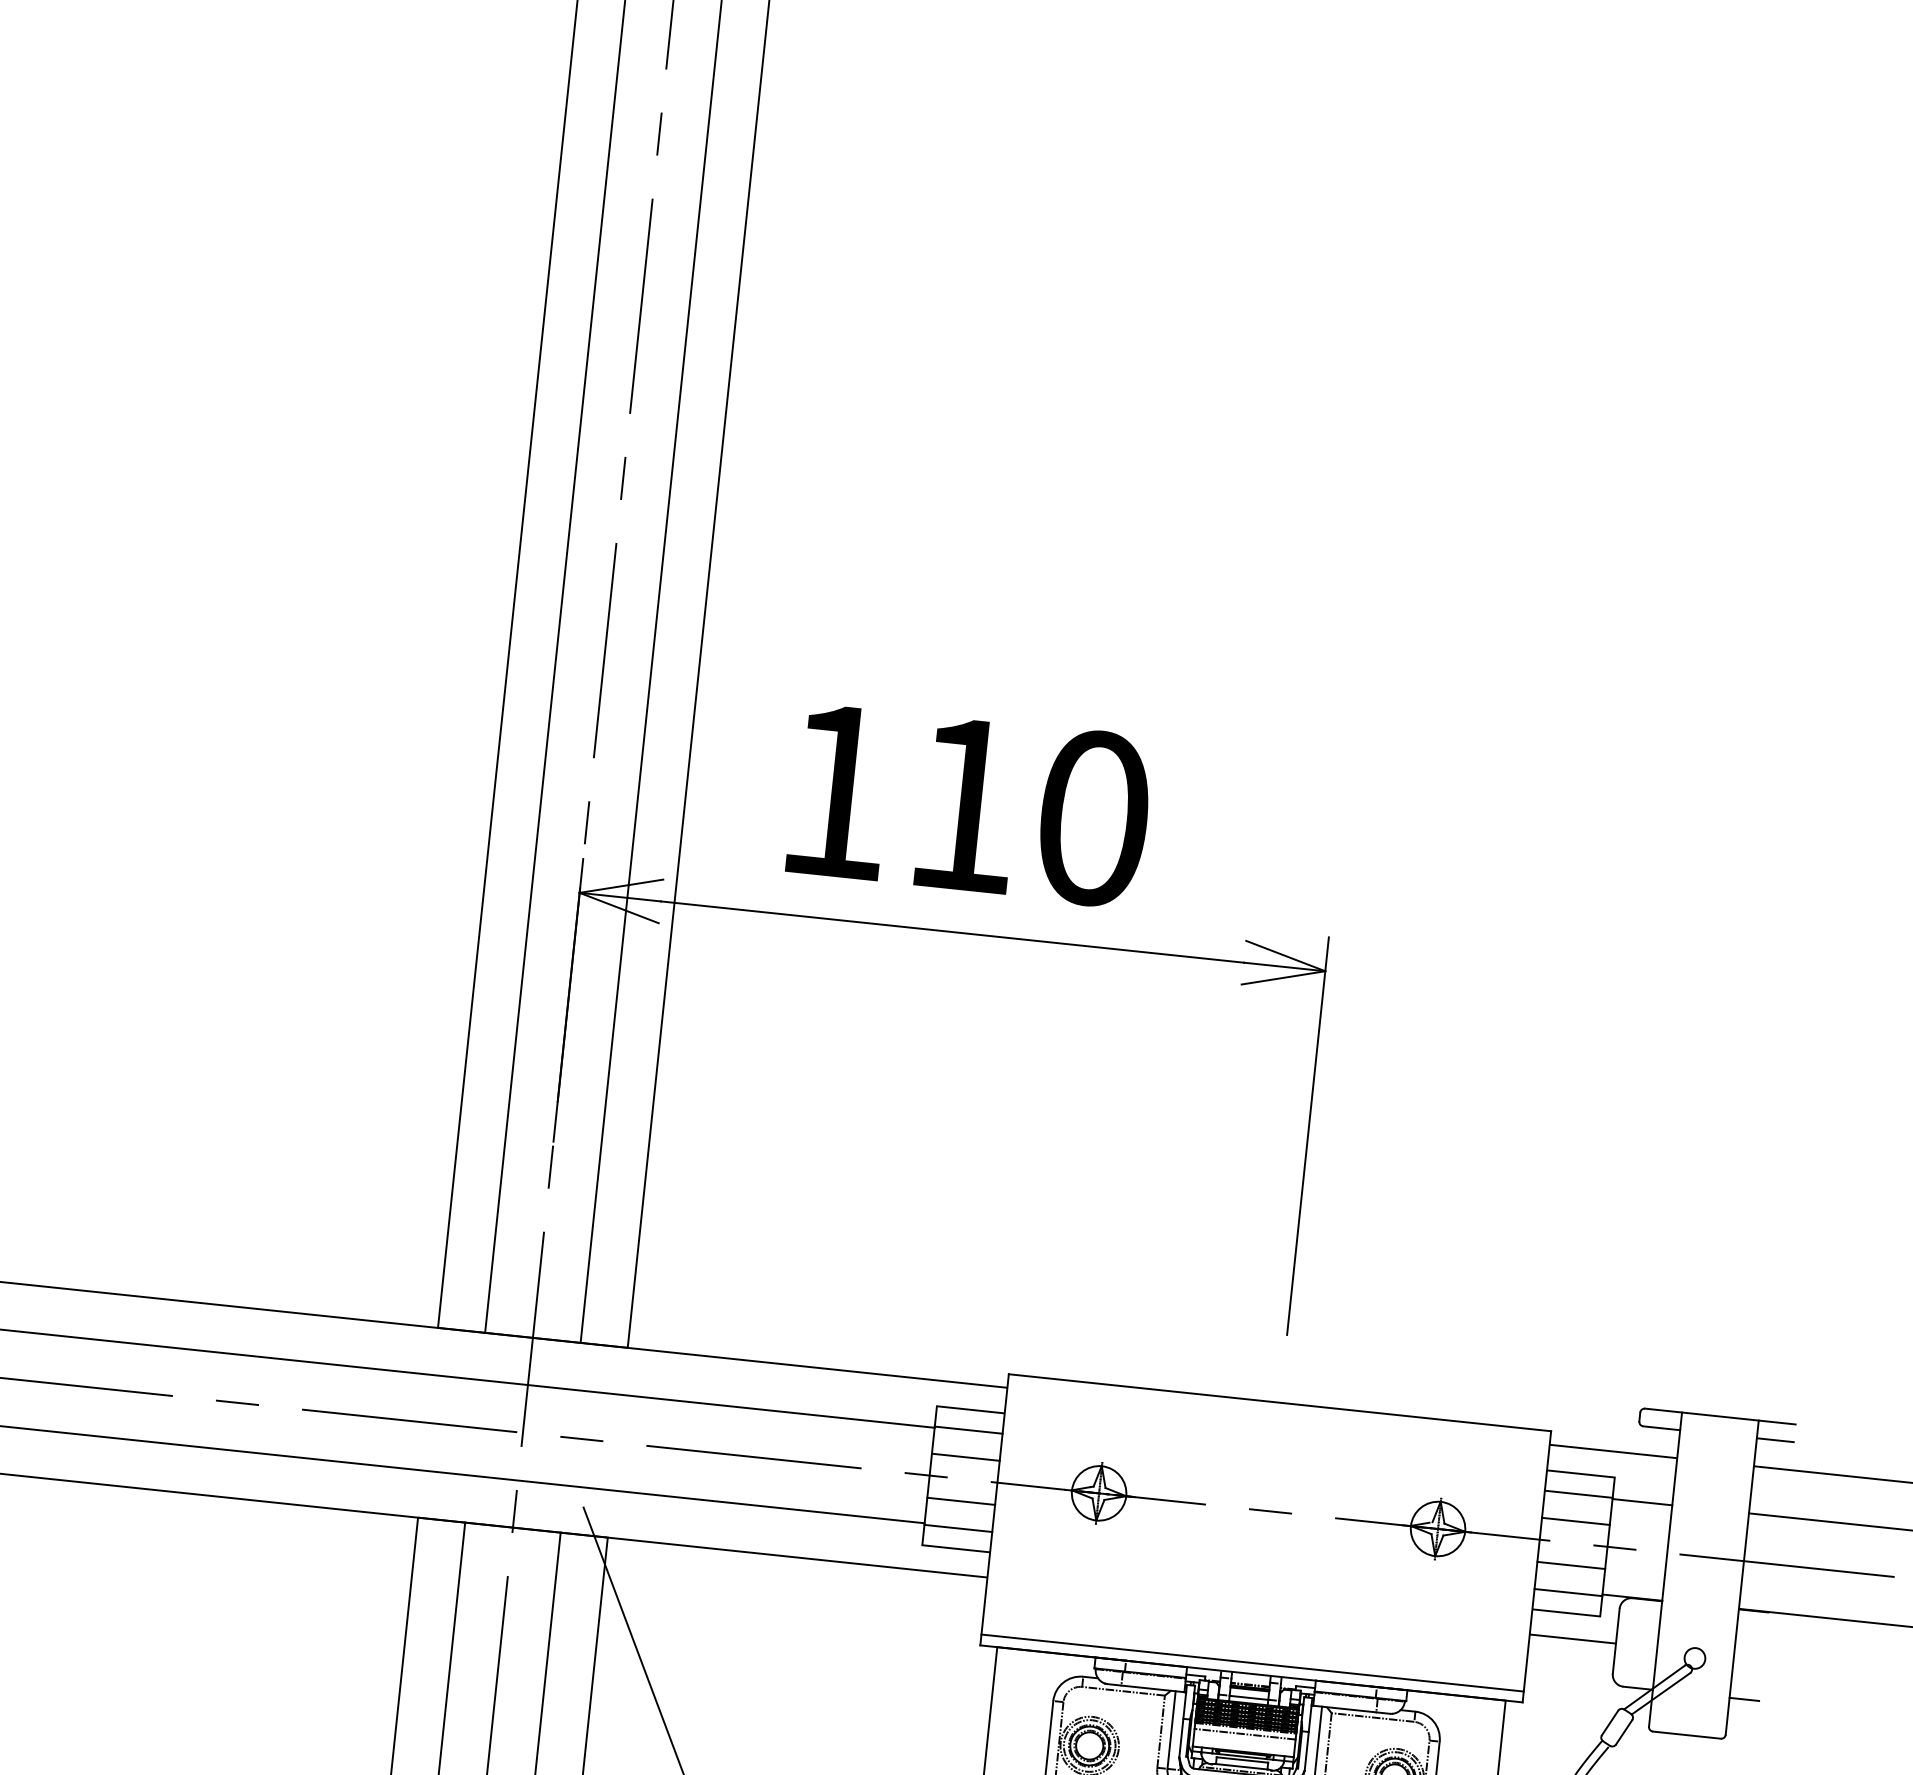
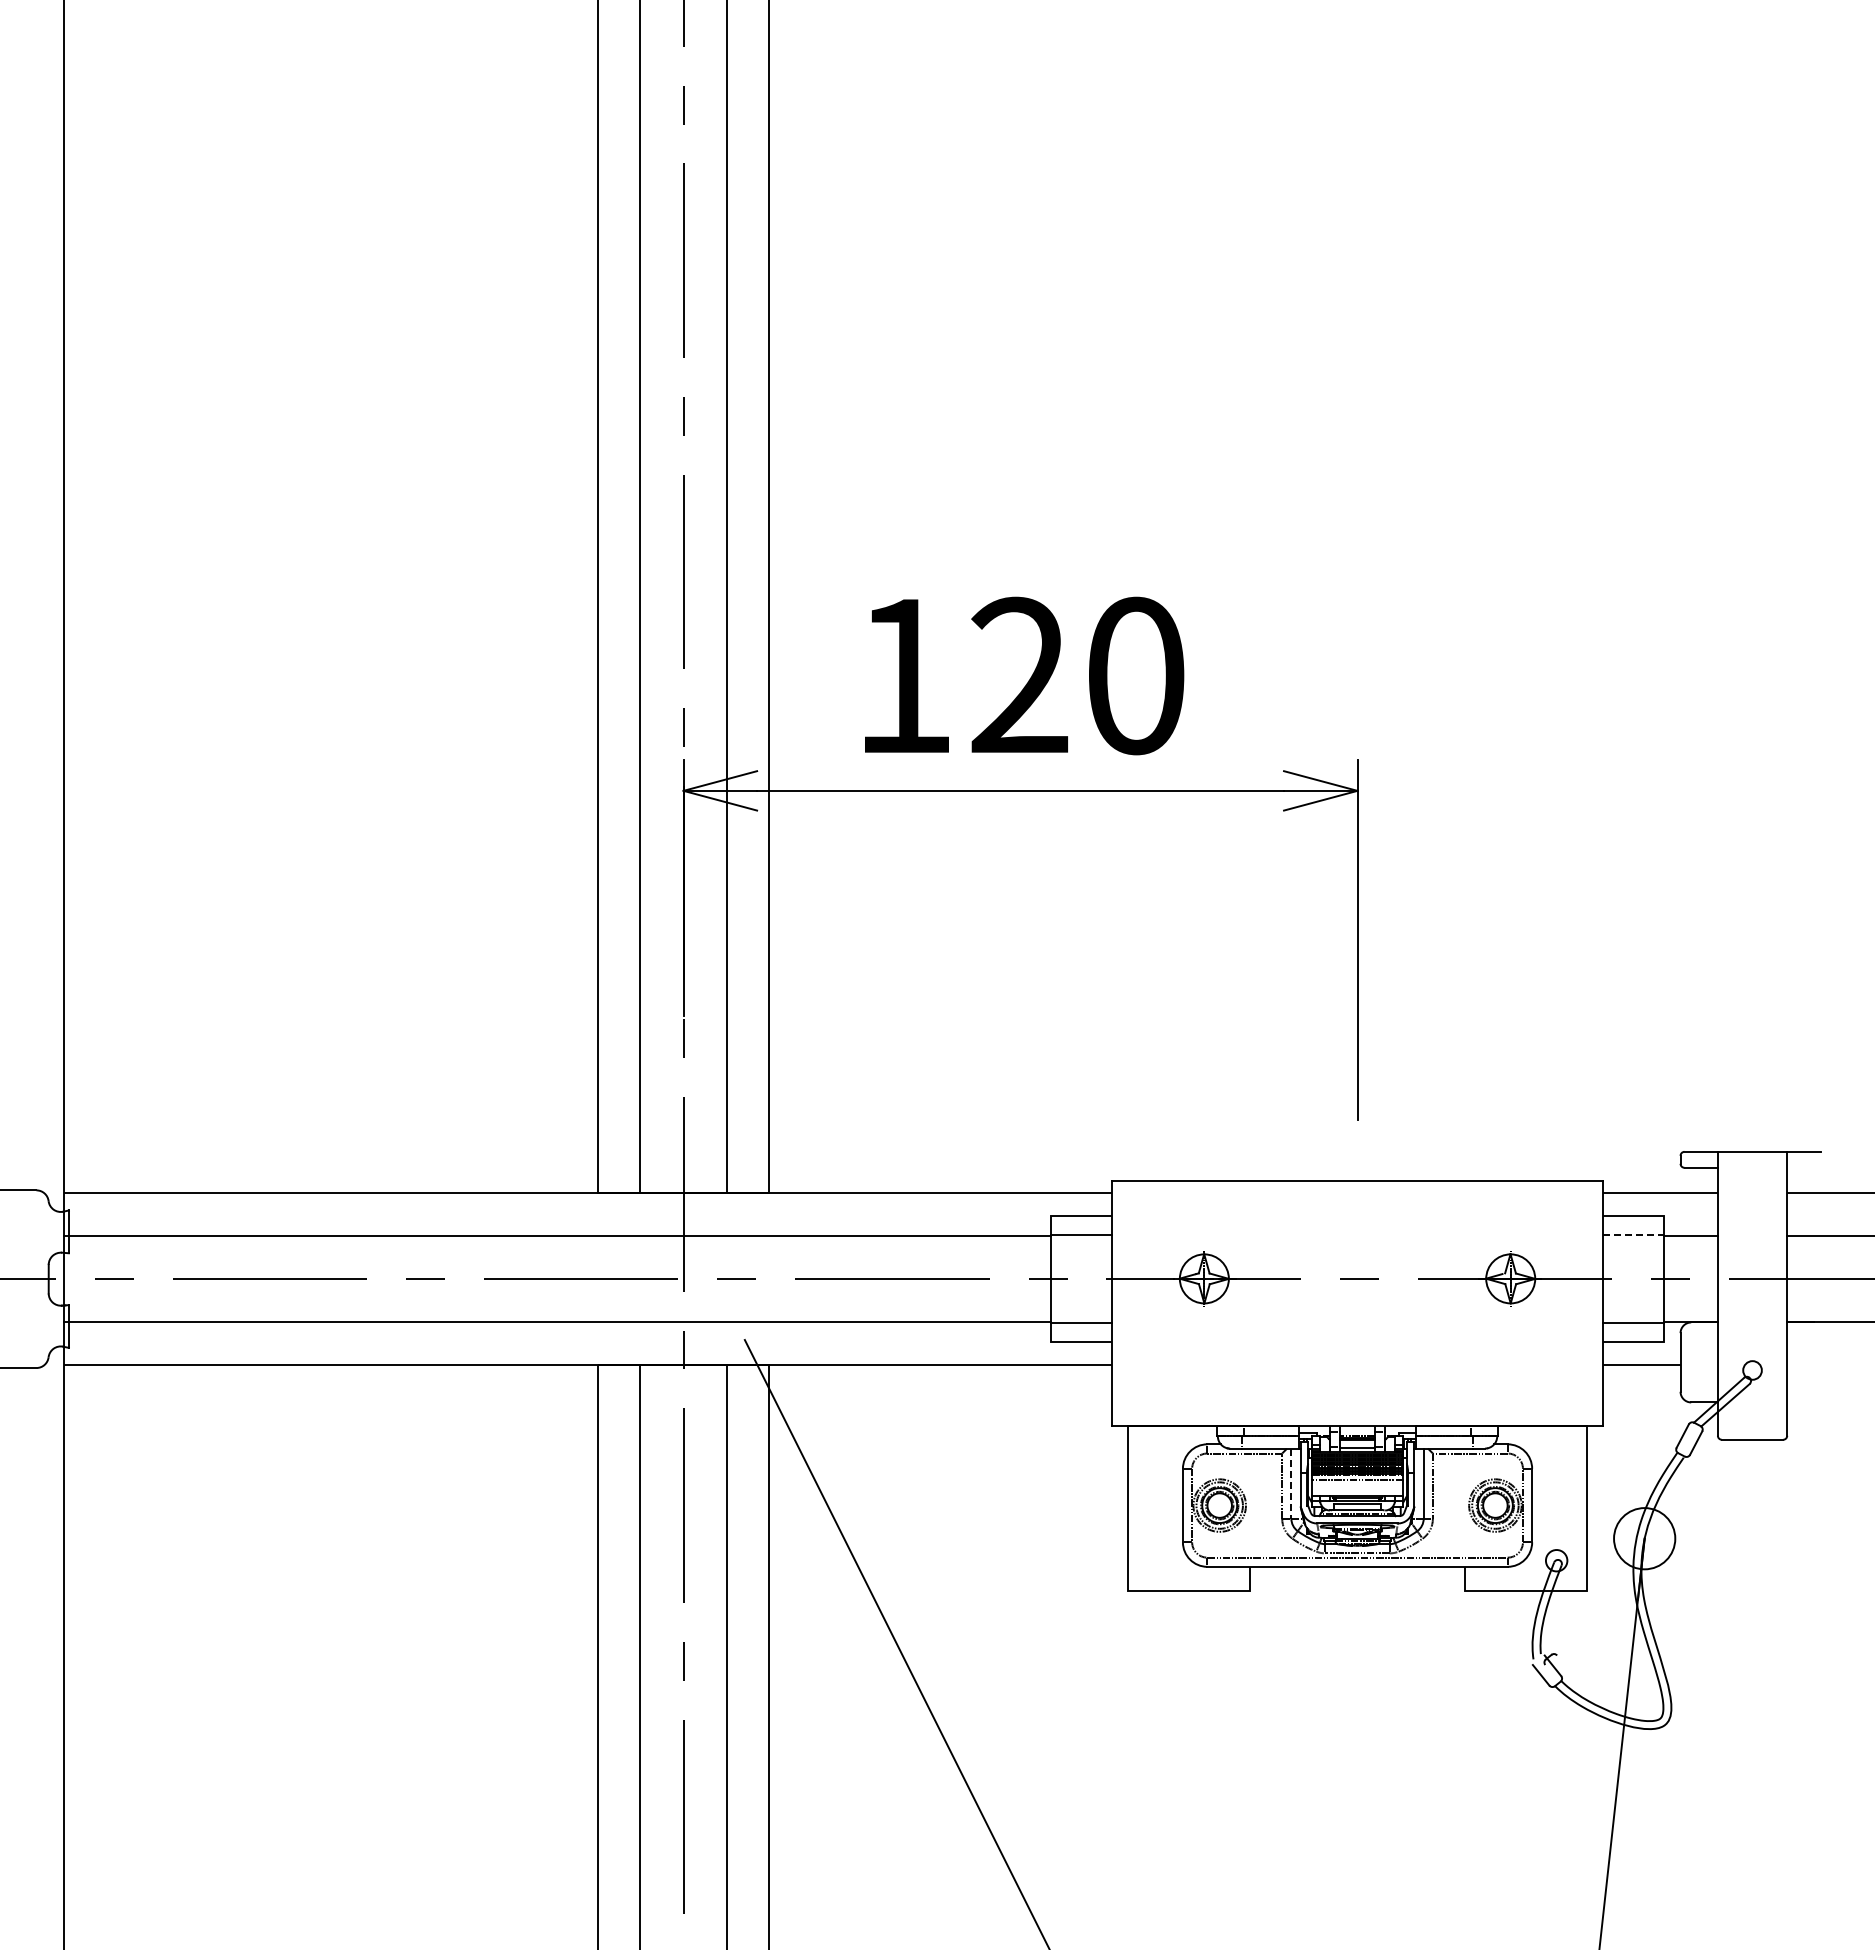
text: (964, 803) -> (1019, 674), 110 -> 120
line: (1774, 1439) -> (1803, 1167), removed
line: (965, 1457) -> (1081, 1259), removed
line: (1579, 1494) -> (1633, 1234), solid -> dashed
line: (960, 1500) -> (1081, 1298), removed
line: (1575, 1521) -> (1632, 1259), removed
line: (1570, 1564) -> (1632, 1298), removed
line: (1252, 1663) -> (1357, 1416), removed
line: (1744, 1699) -> (1800, 1402), removed
line: (1171, 1731) -> (1291, 1484), solid -> dashed

